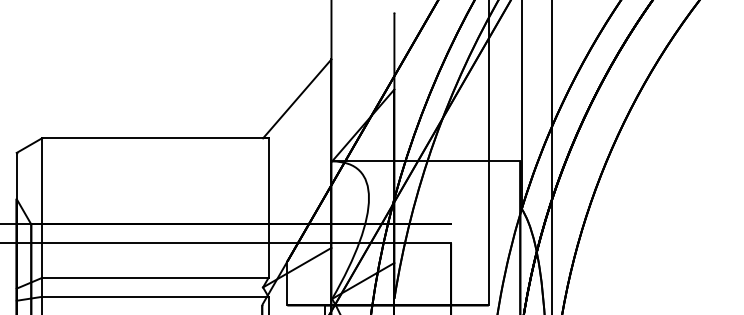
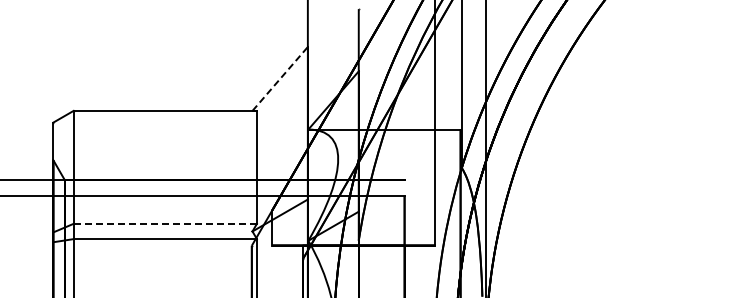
line: (297, 98) -> (280, 78), solid -> dashed
line: (155, 277) -> (165, 223), solid -> dashed

